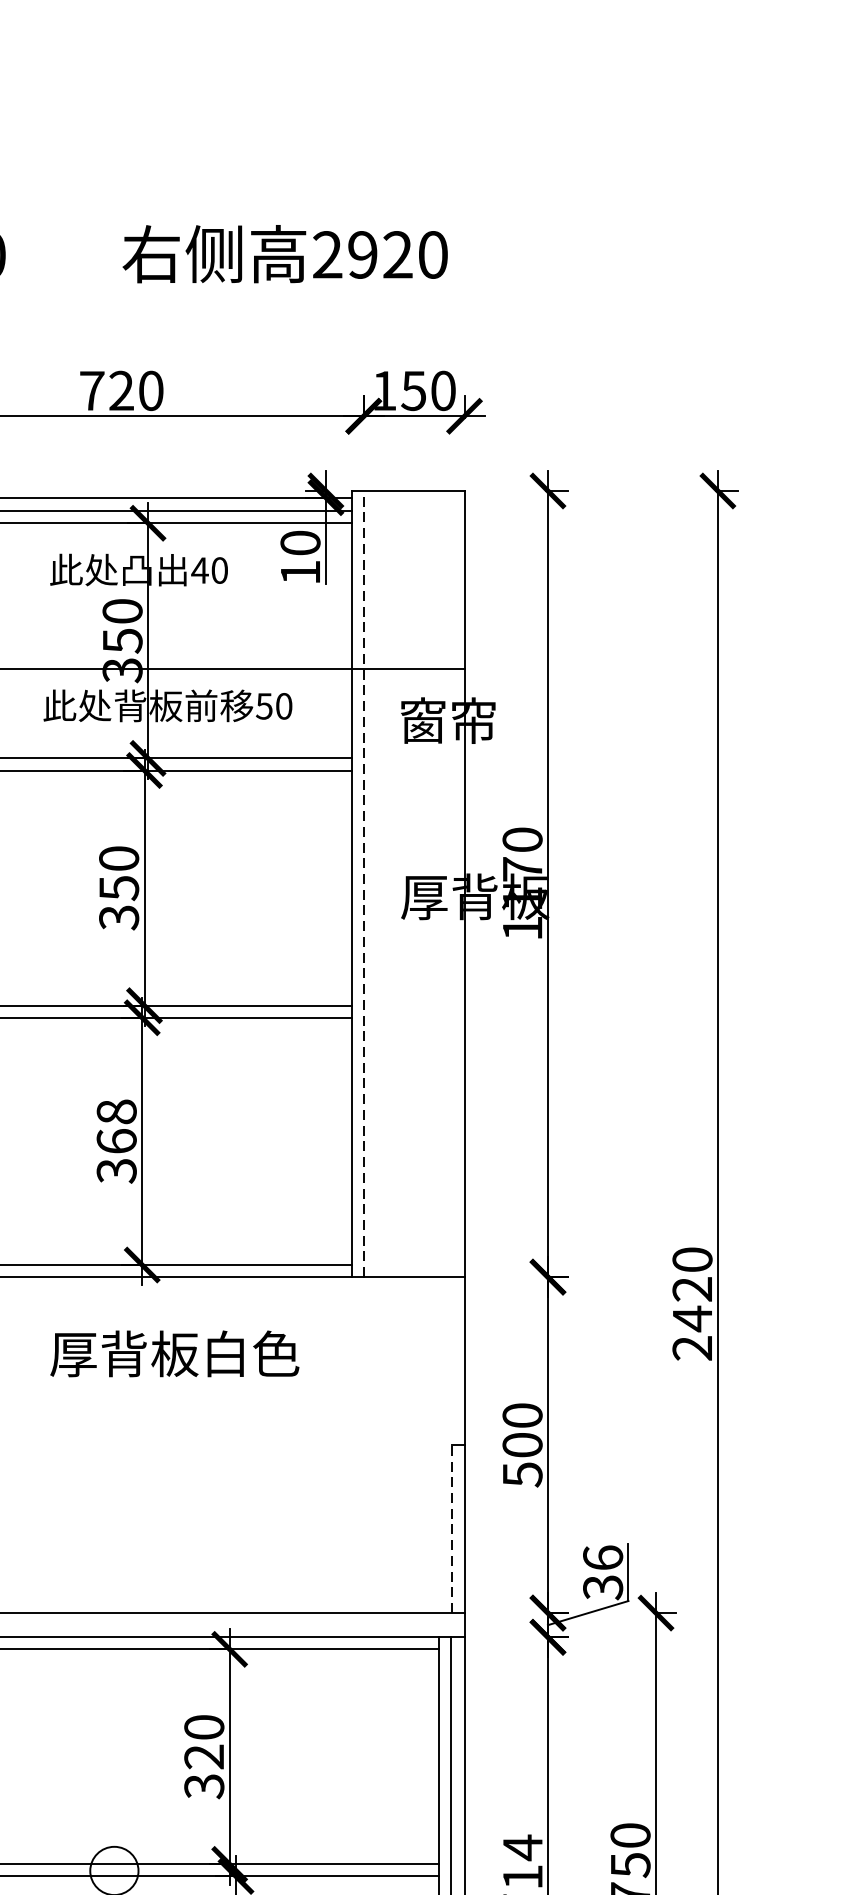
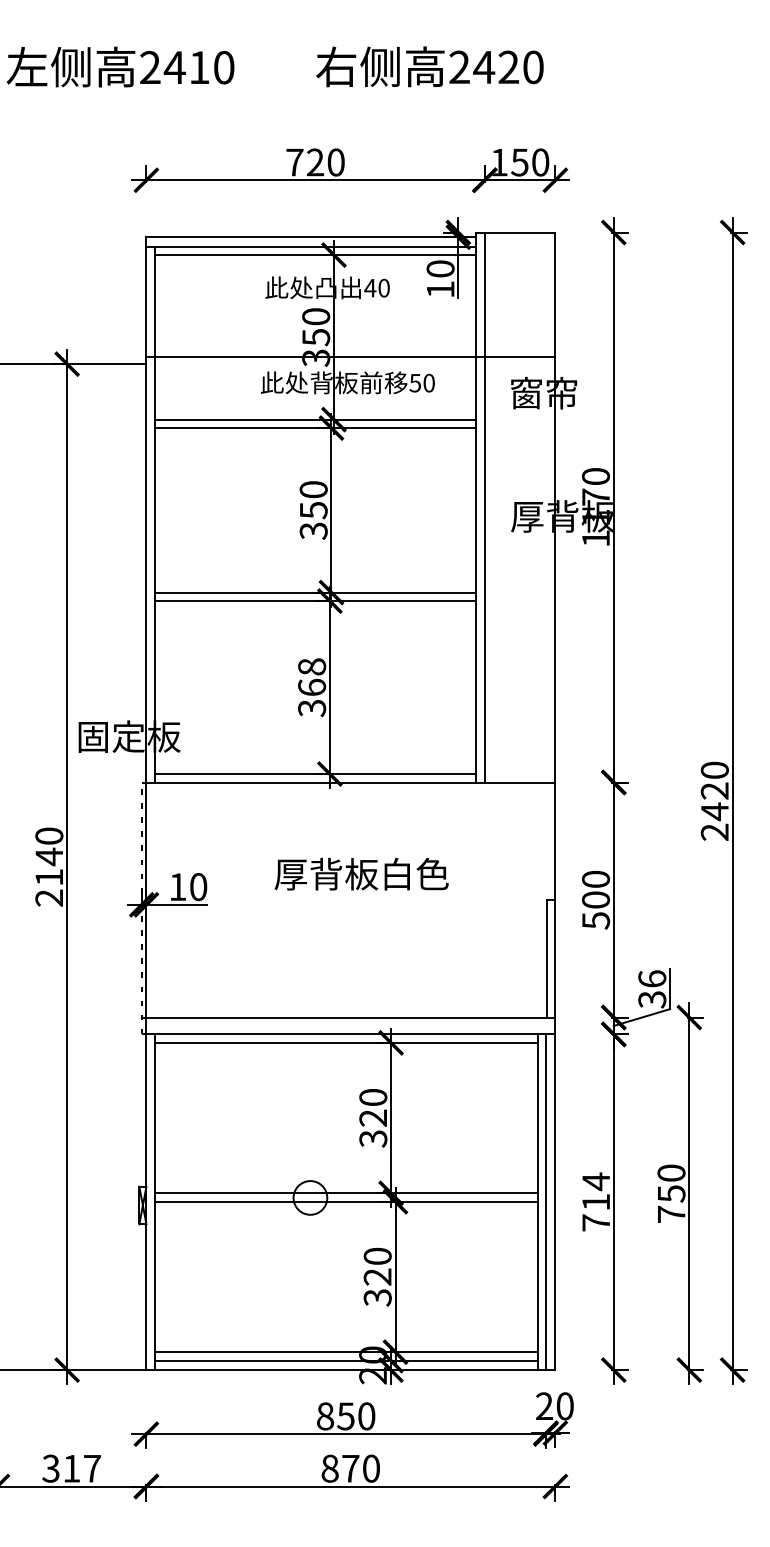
text: (363, 255) -> (484, 67), 2920 -> 2420
line: (363, 884) -> (484, 507), dashed -> solid
text: (174, 1352) -> (361, 873), moved
line: (451, 1528) -> (546, 958), dashed -> solid

